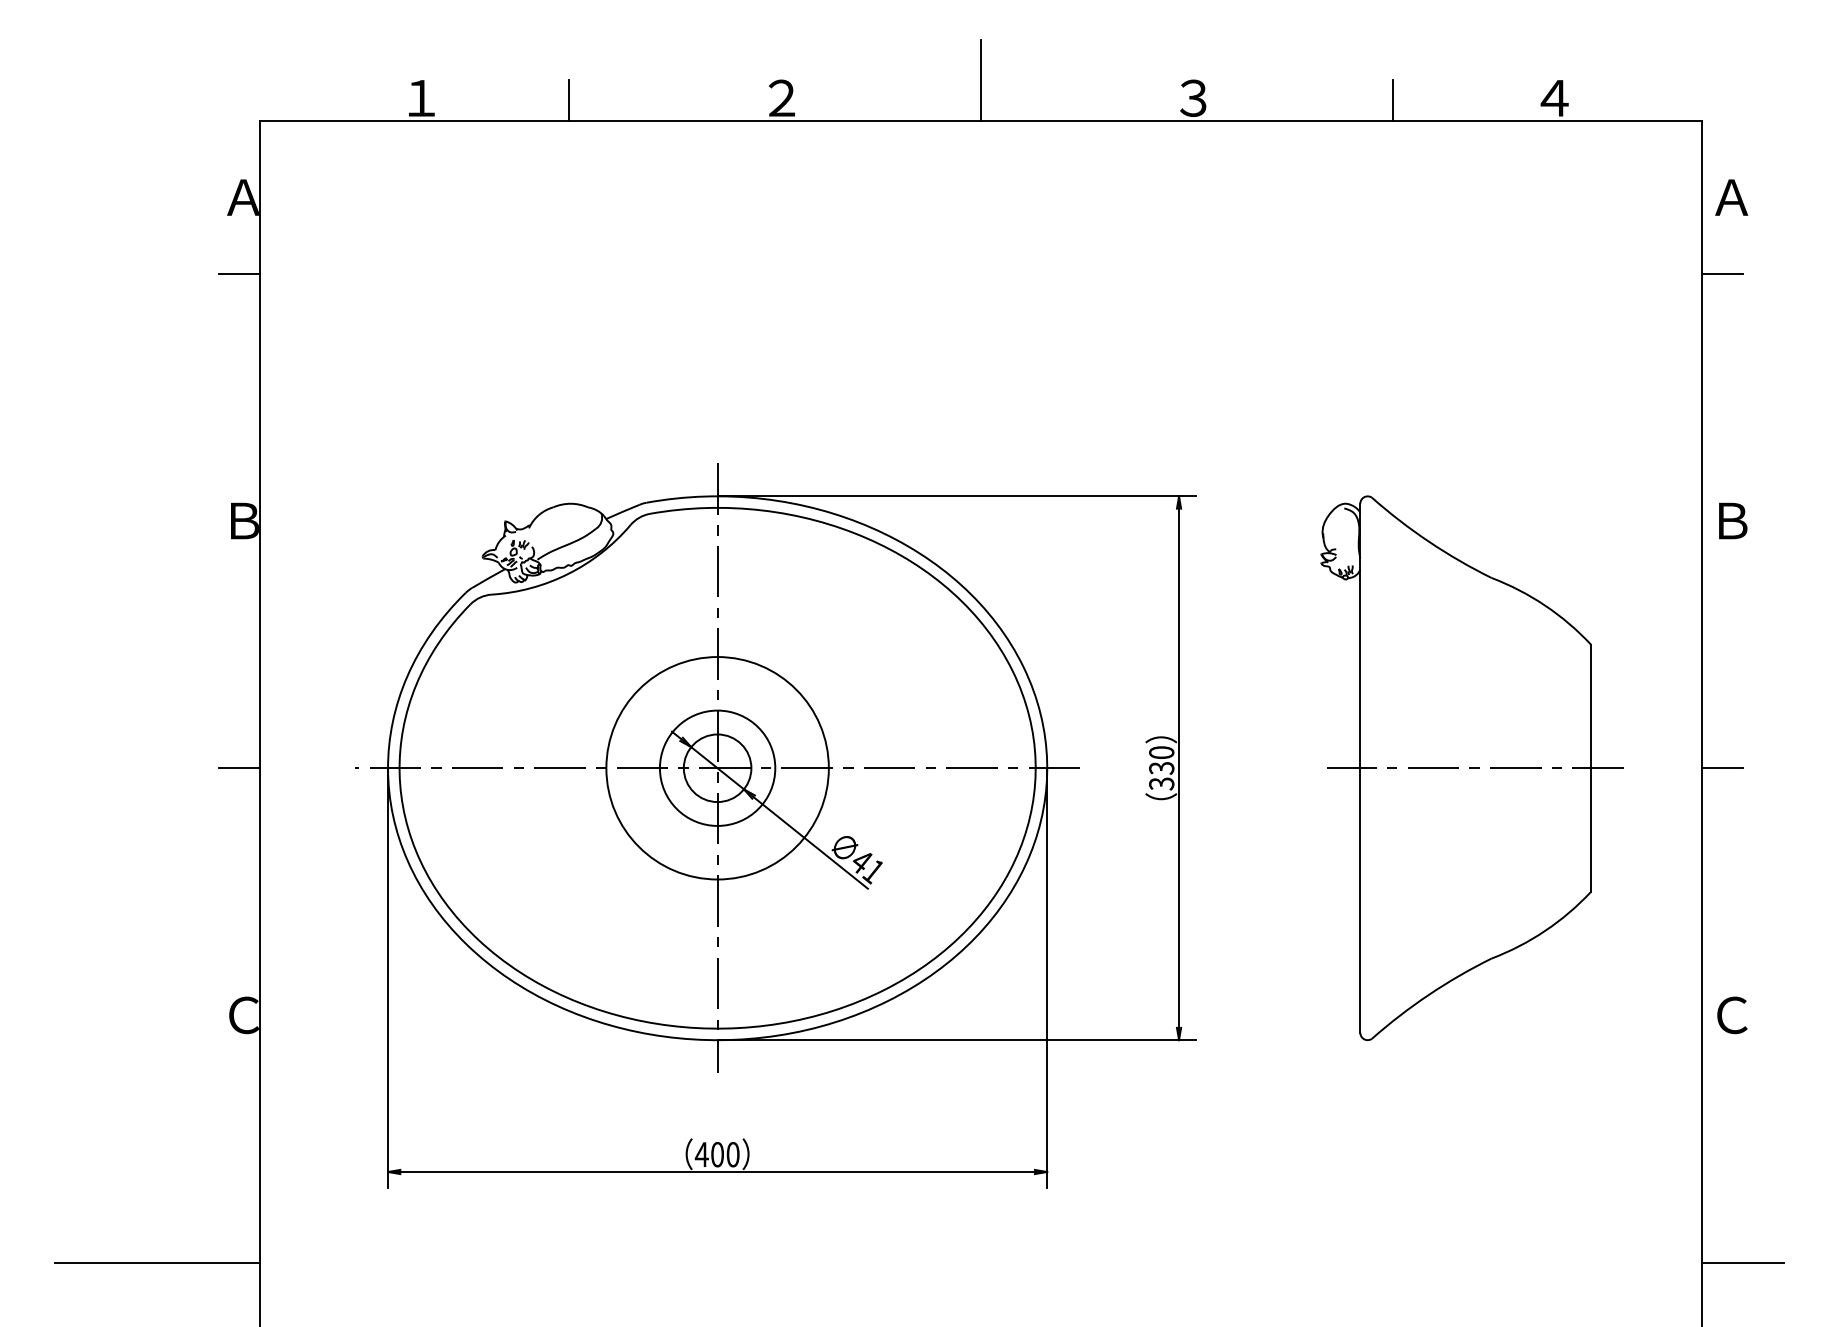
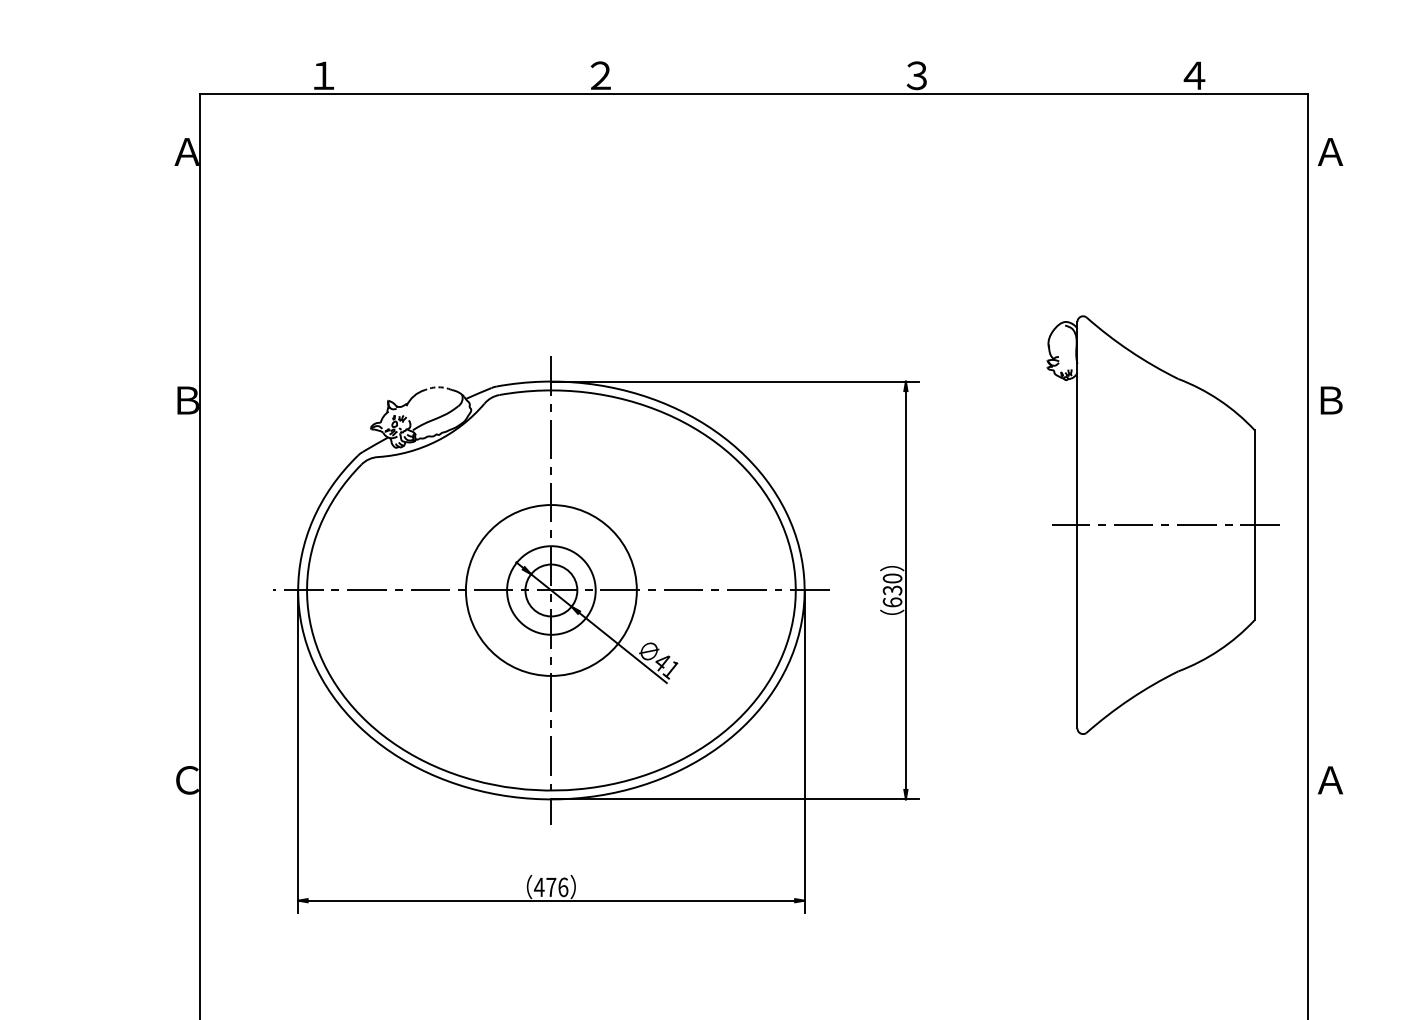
line: (981, 80) -> (754, 62), removed
line: (569, 100) -> (437, 77), removed
line: (1393, 100) -> (1070, 77), removed
line: (239, 273) -> (184, 210), removed
line: (1722, 273) -> (1323, 210), removed
arc: (570, 503) -> (438, 387), solid -> dashed
part: (1471, 767) -> (1162, 524), moved
line: (239, 768) -> (184, 590), removed
line: (1722, 768) -> (1323, 590), removed
text: (1161, 783) -> (892, 602), 330 -> 630
text: (1731, 1015) -> (1330, 780), Ｃ -> Ａ
text: (725, 1154) -> (557, 887), 400 -> 476
line: (157, 1262) -> (121, 970), removed
line: (1742, 1262) -> (1338, 970), removed

